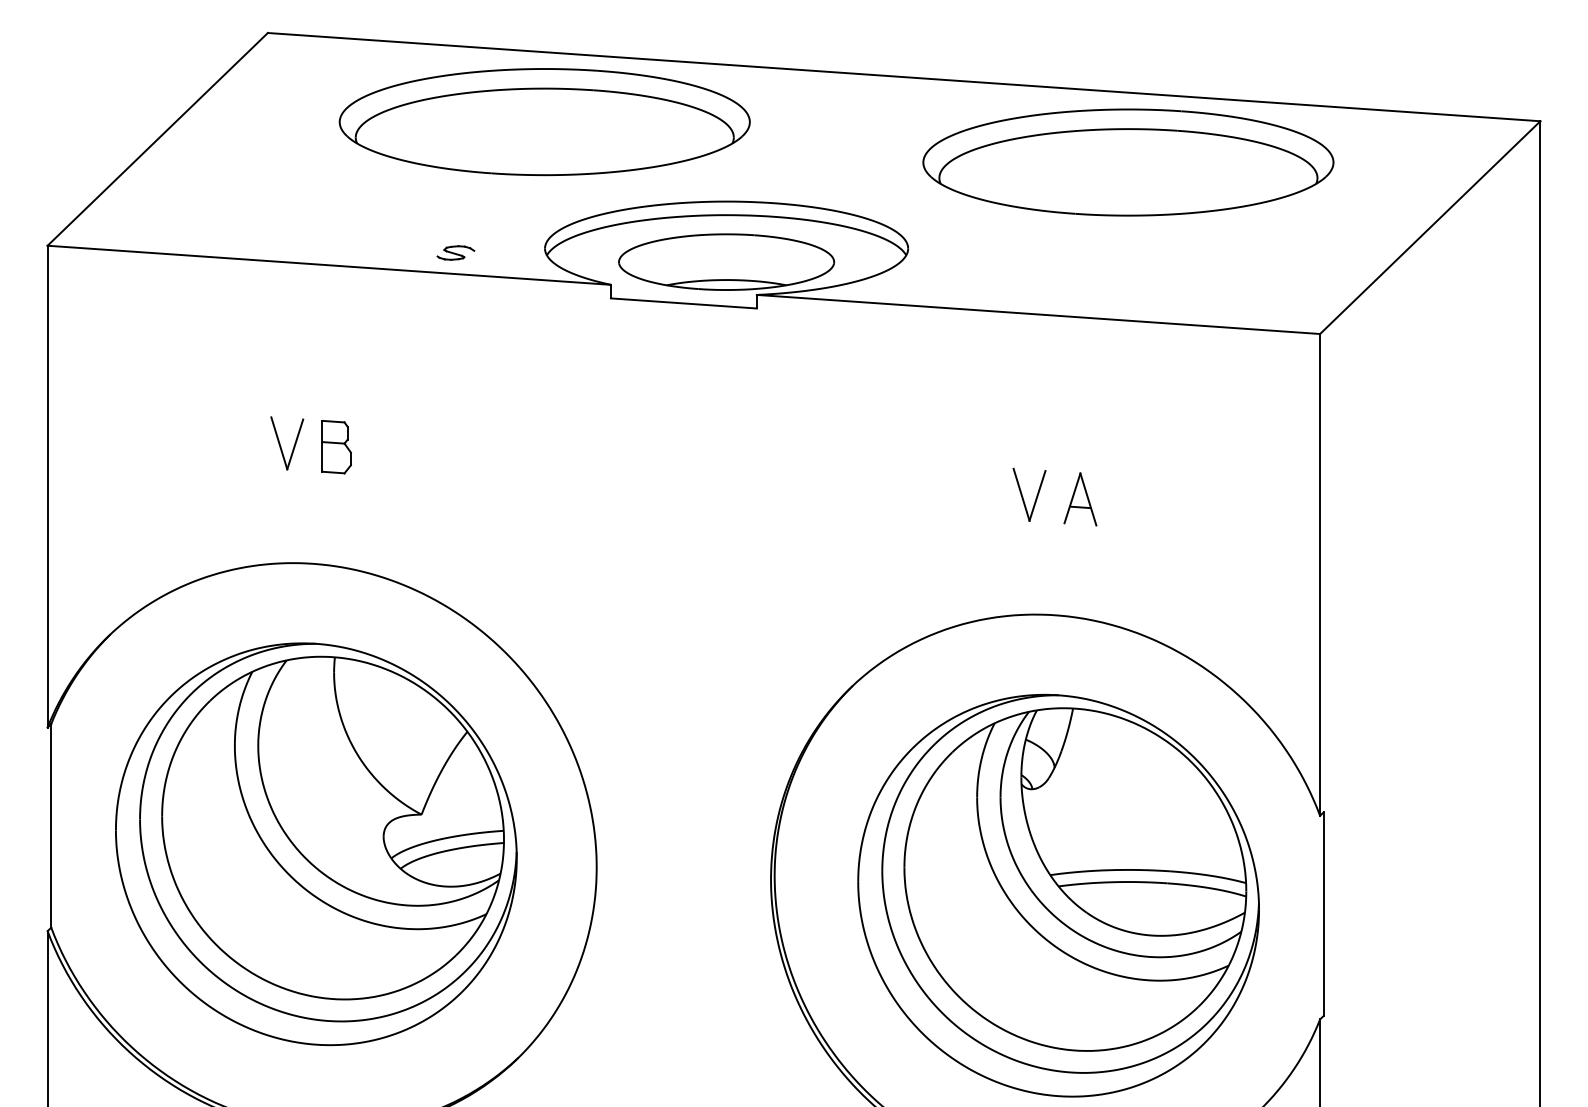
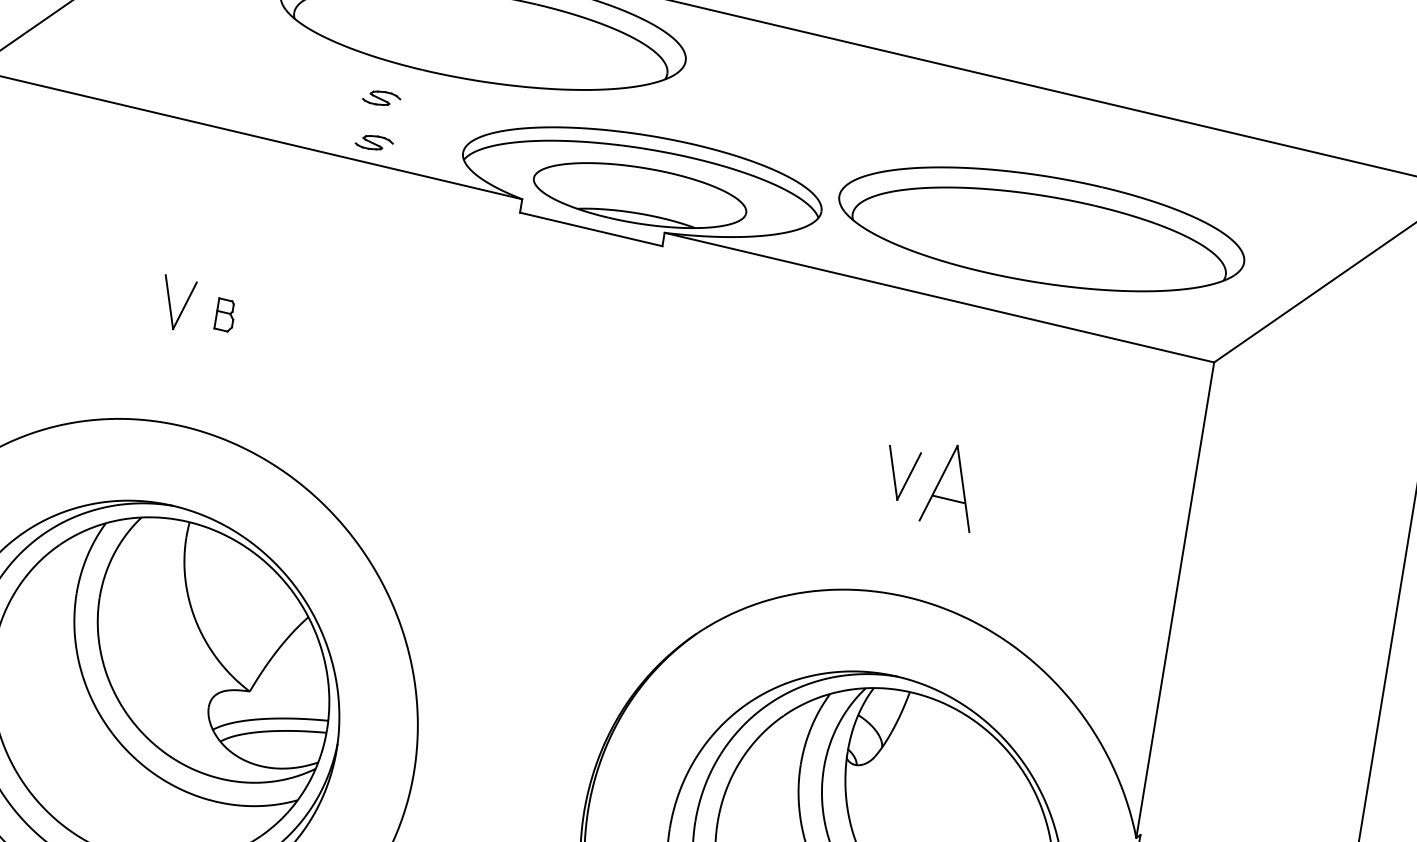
part: (1128, 162) -> (1041, 229), moved
part: (455, 207) -> (381, 97), added
part: (336, 447) -> (225, 315), size x0.6
part: (1080, 499) -> (950, 487), size x1.6

